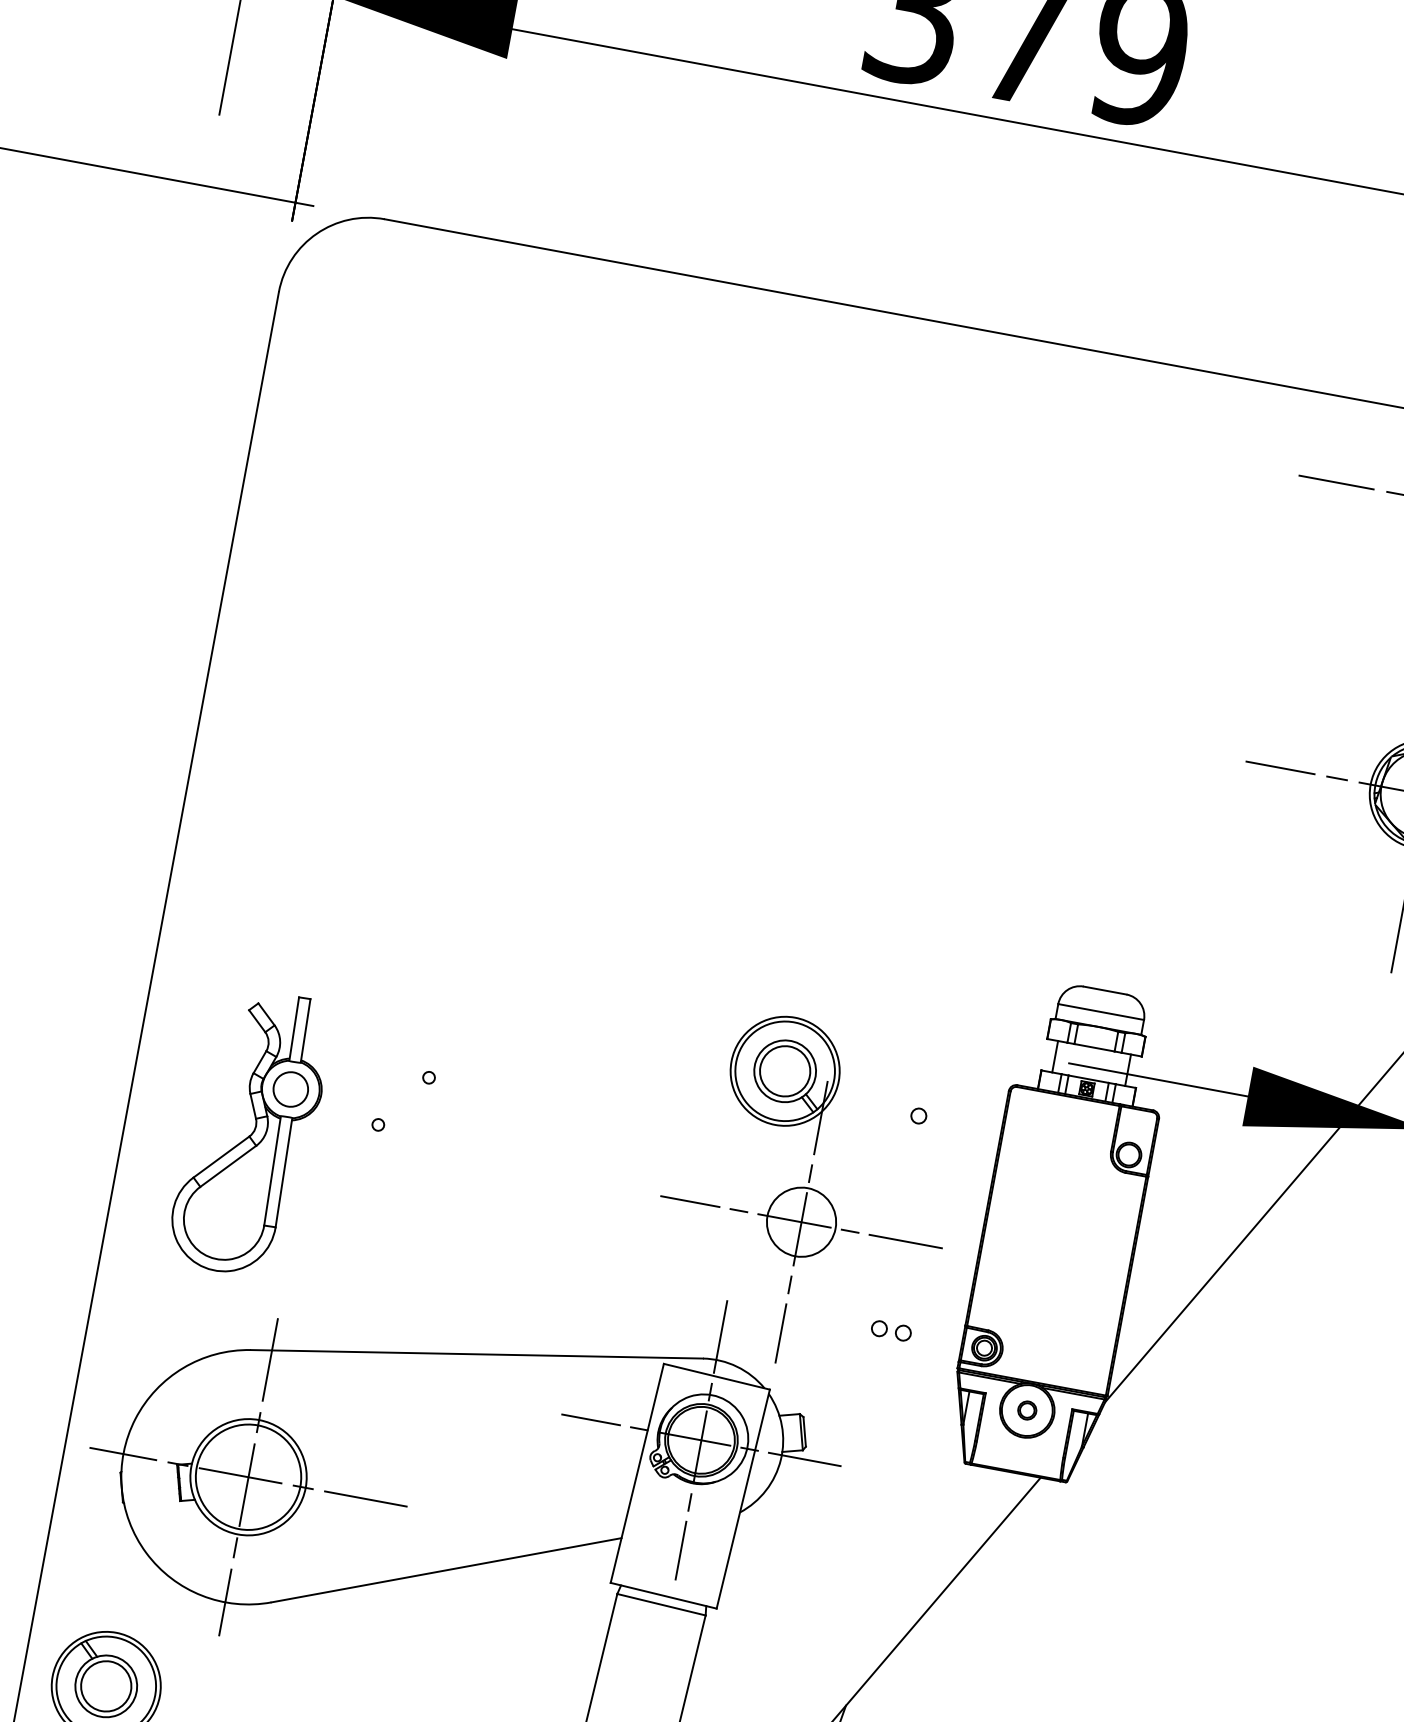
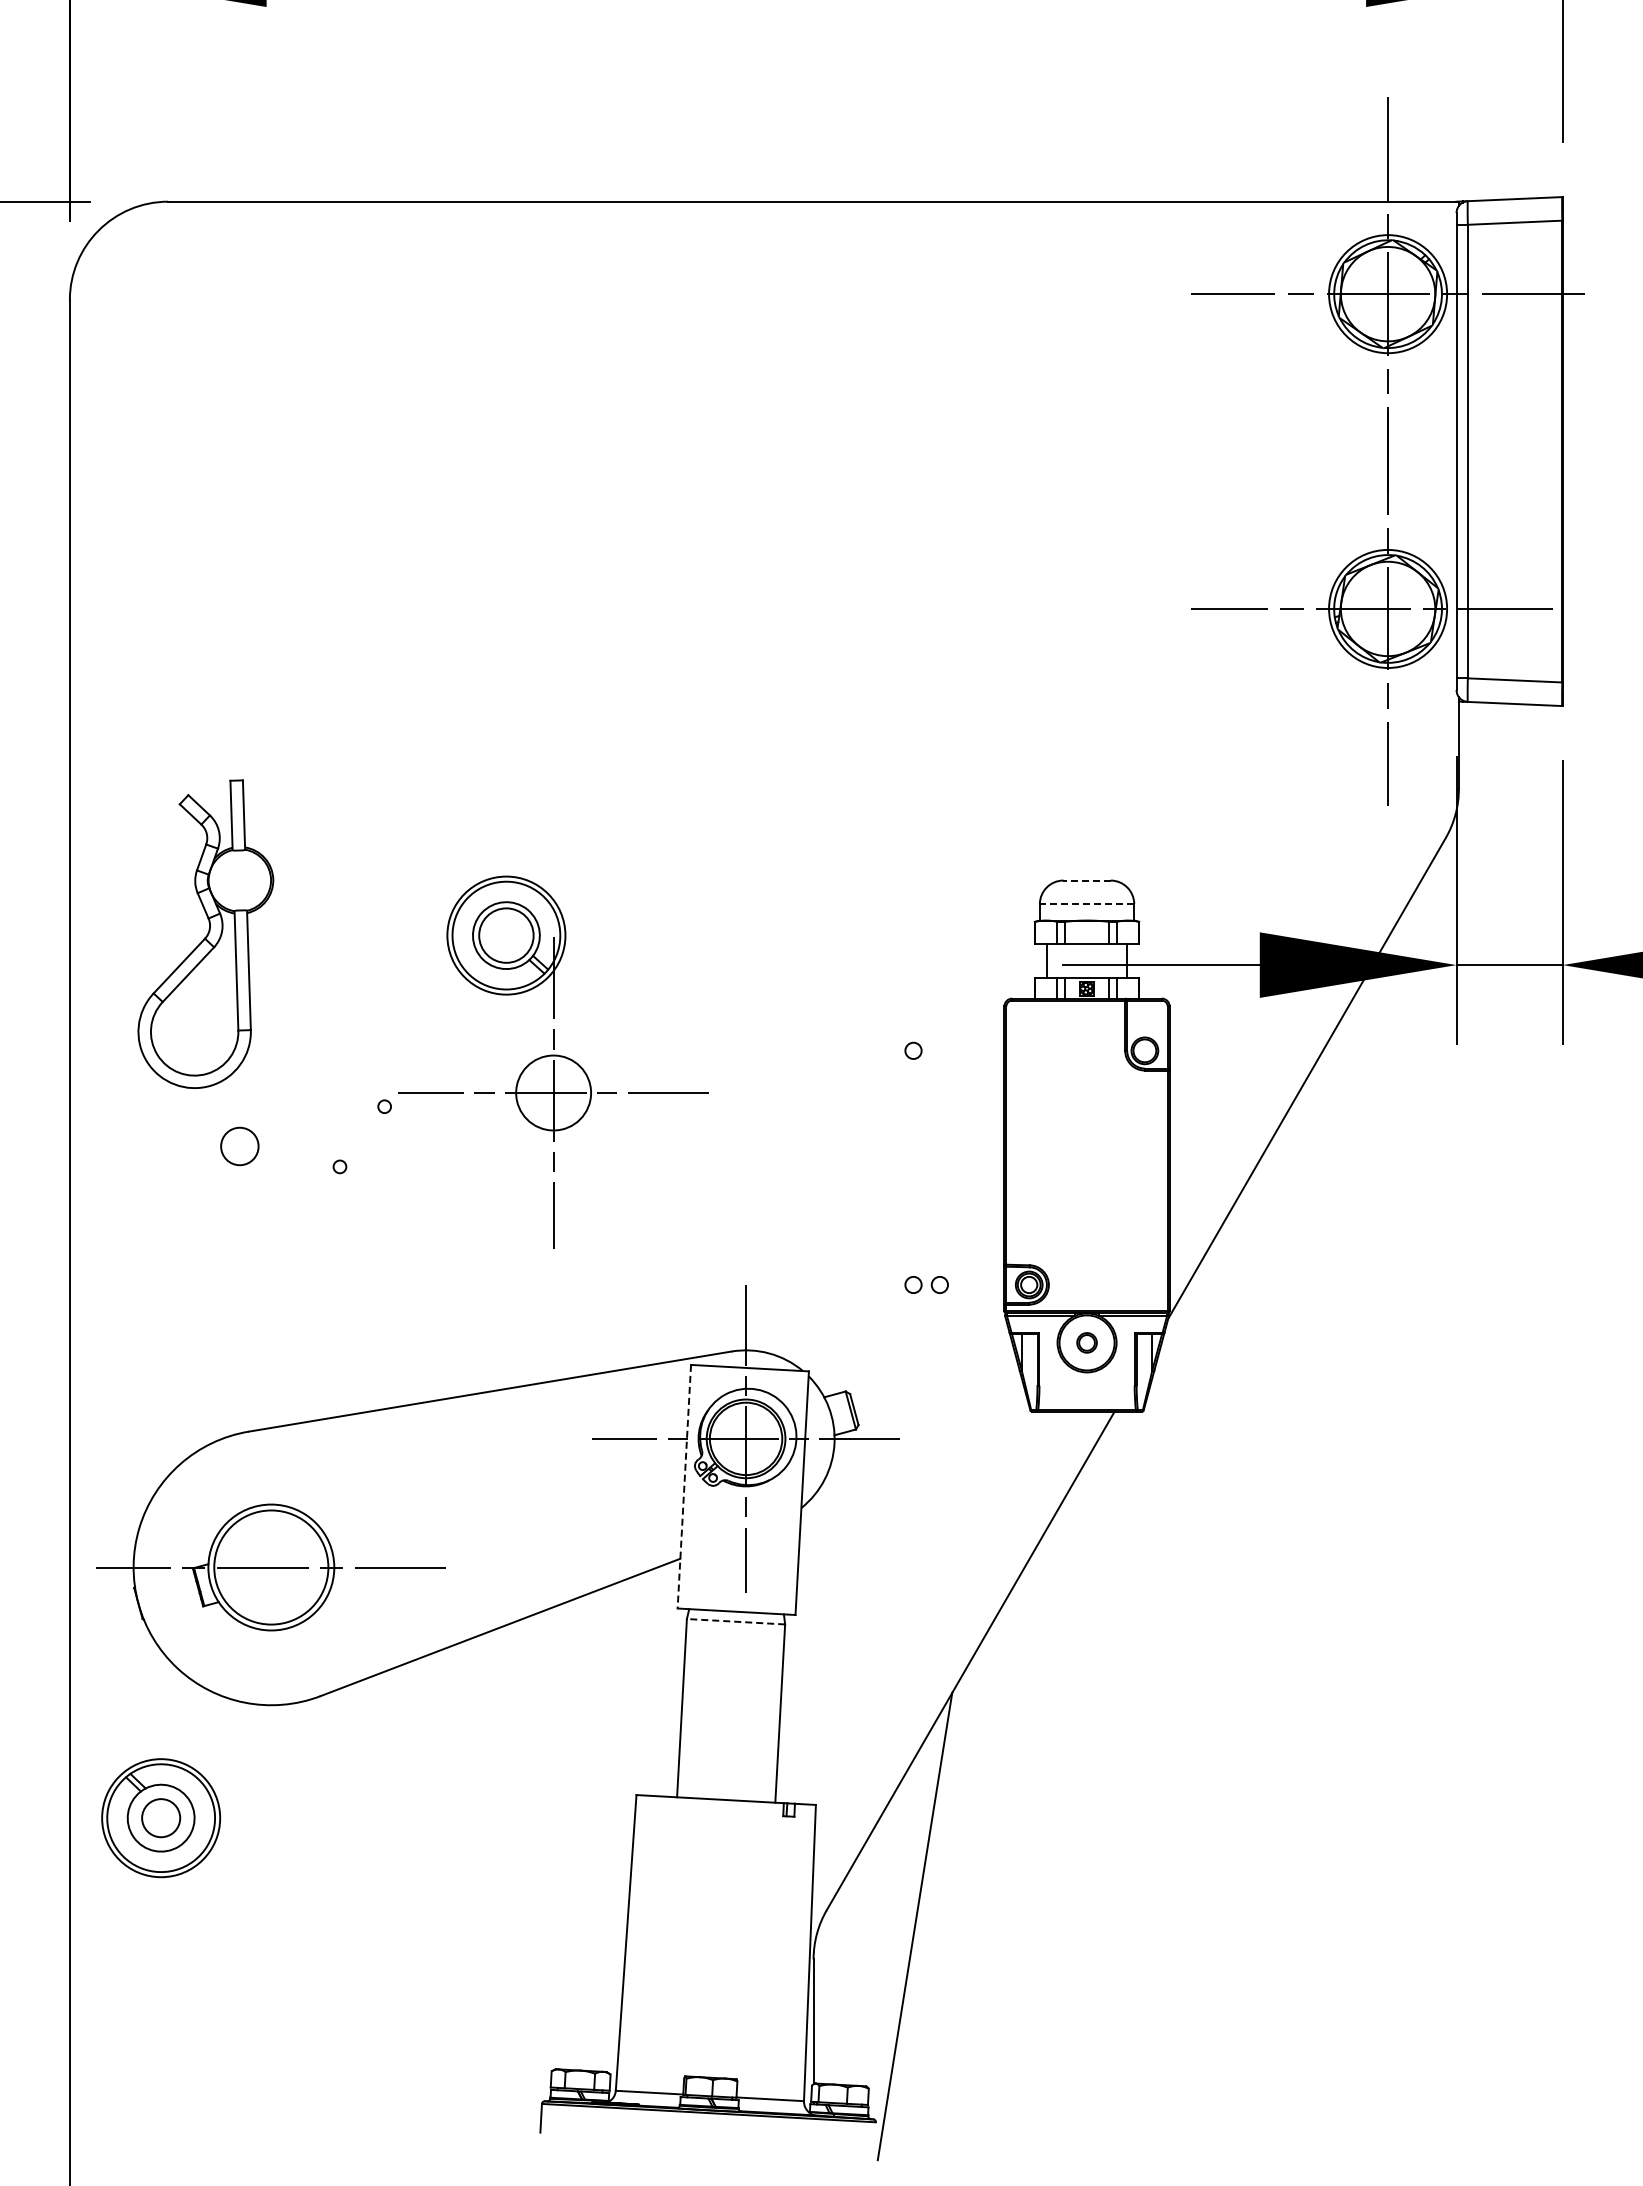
line: (1105, 990) -> (1087, 880), solid -> dashed
line: (1100, 1012) -> (1086, 904), solid -> dashed
part: (250, 1131) -> (205, 933), moved
part: (806, 1193) -> (553, 1061), moved
line: (637, 1473) -> (684, 1486), solid -> dashed
line: (248, 1477) -> (271, 1567), removed
line: (661, 1604) -> (735, 1621), solid -> dashed
circle: (105, 1685) -> (160, 1817), size x0.7

